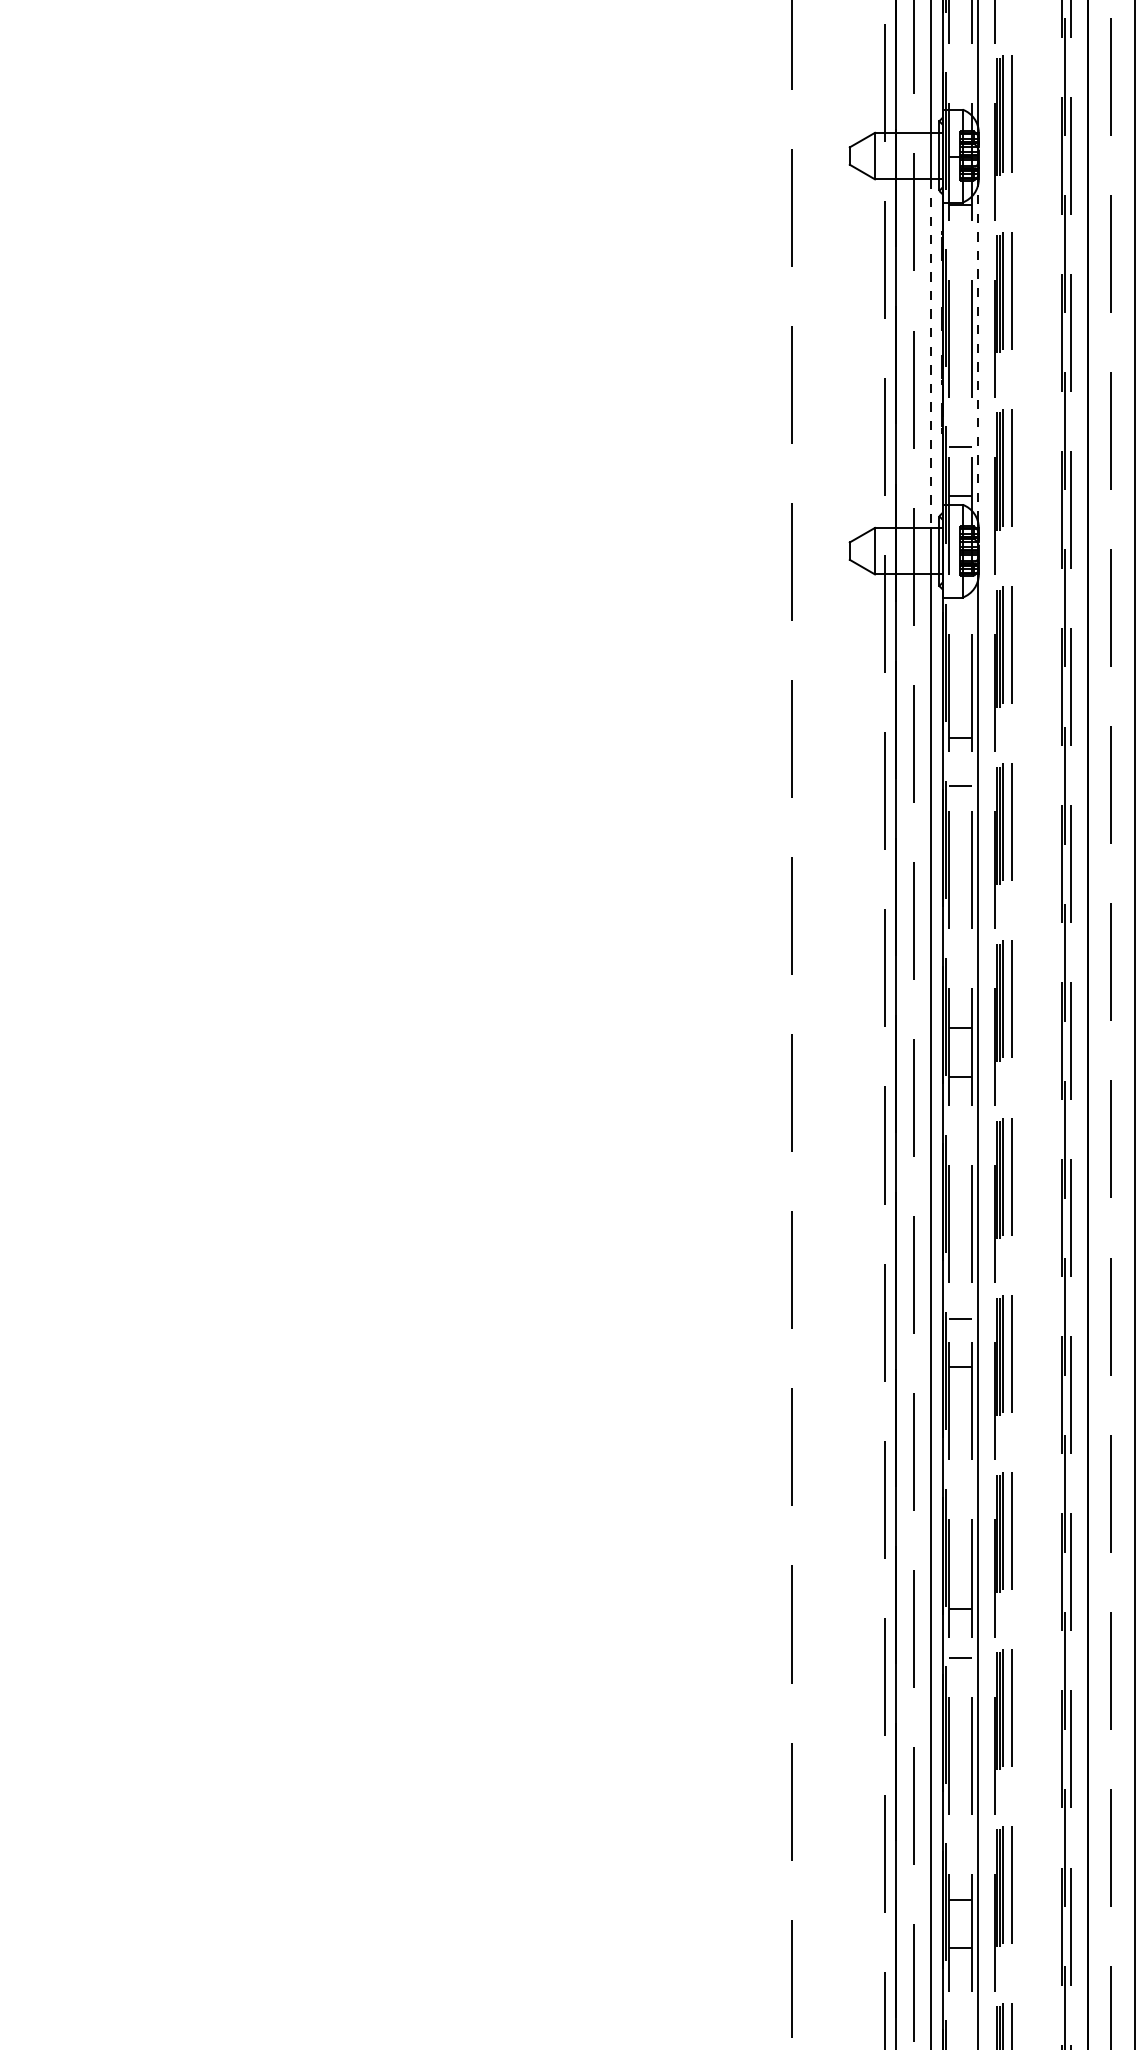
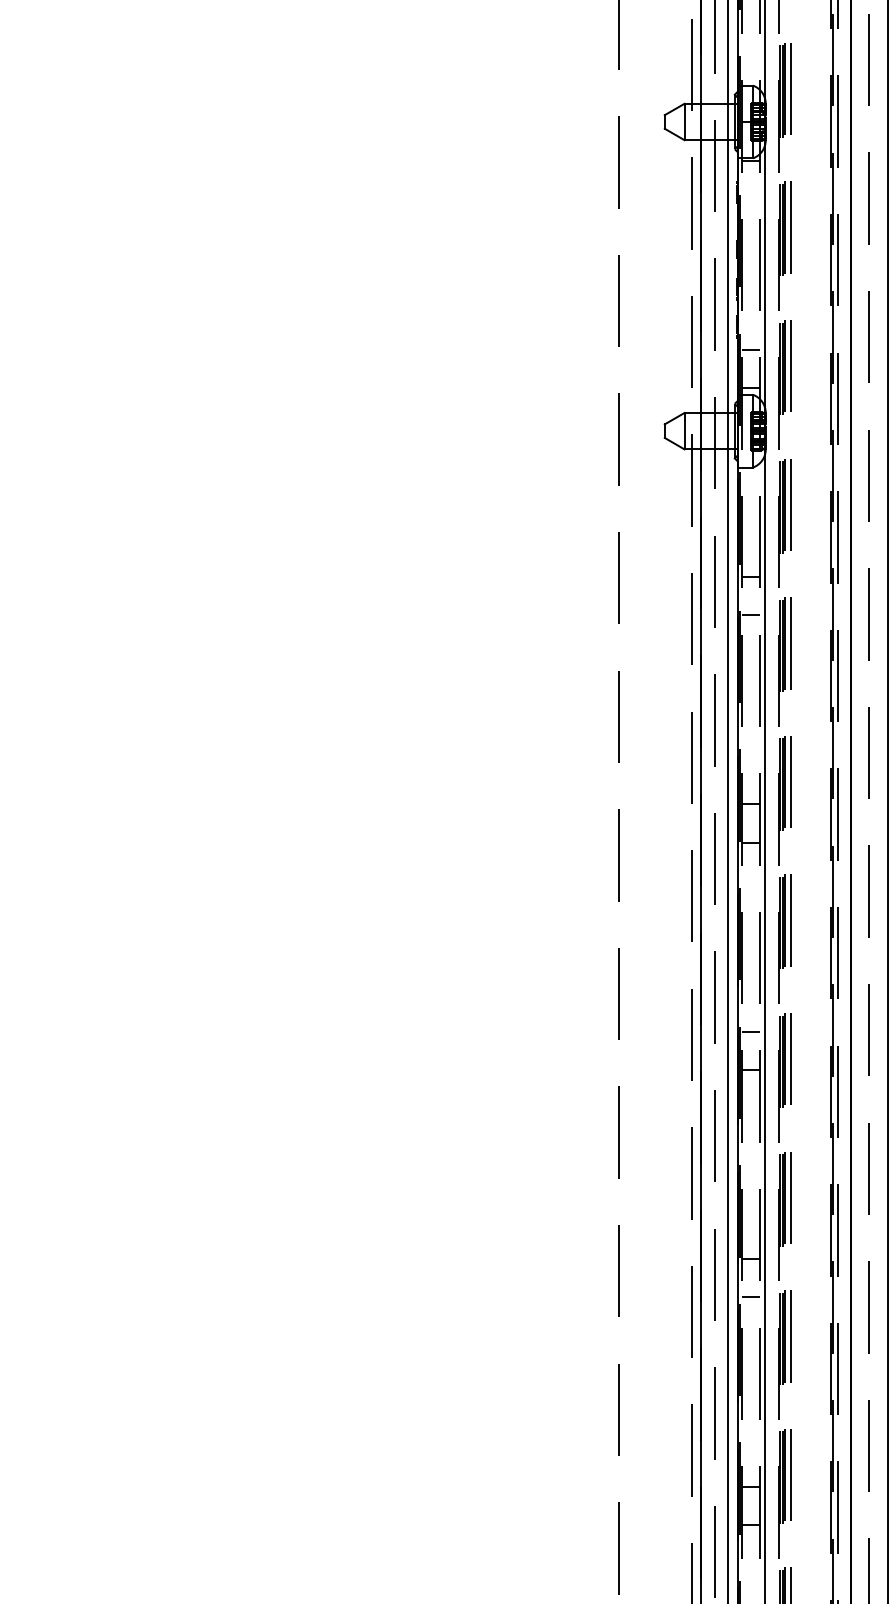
line: (977, 353) -> (764, 276), dashed -> solid
line: (931, 354) -> (728, 277), dashed -> solid

